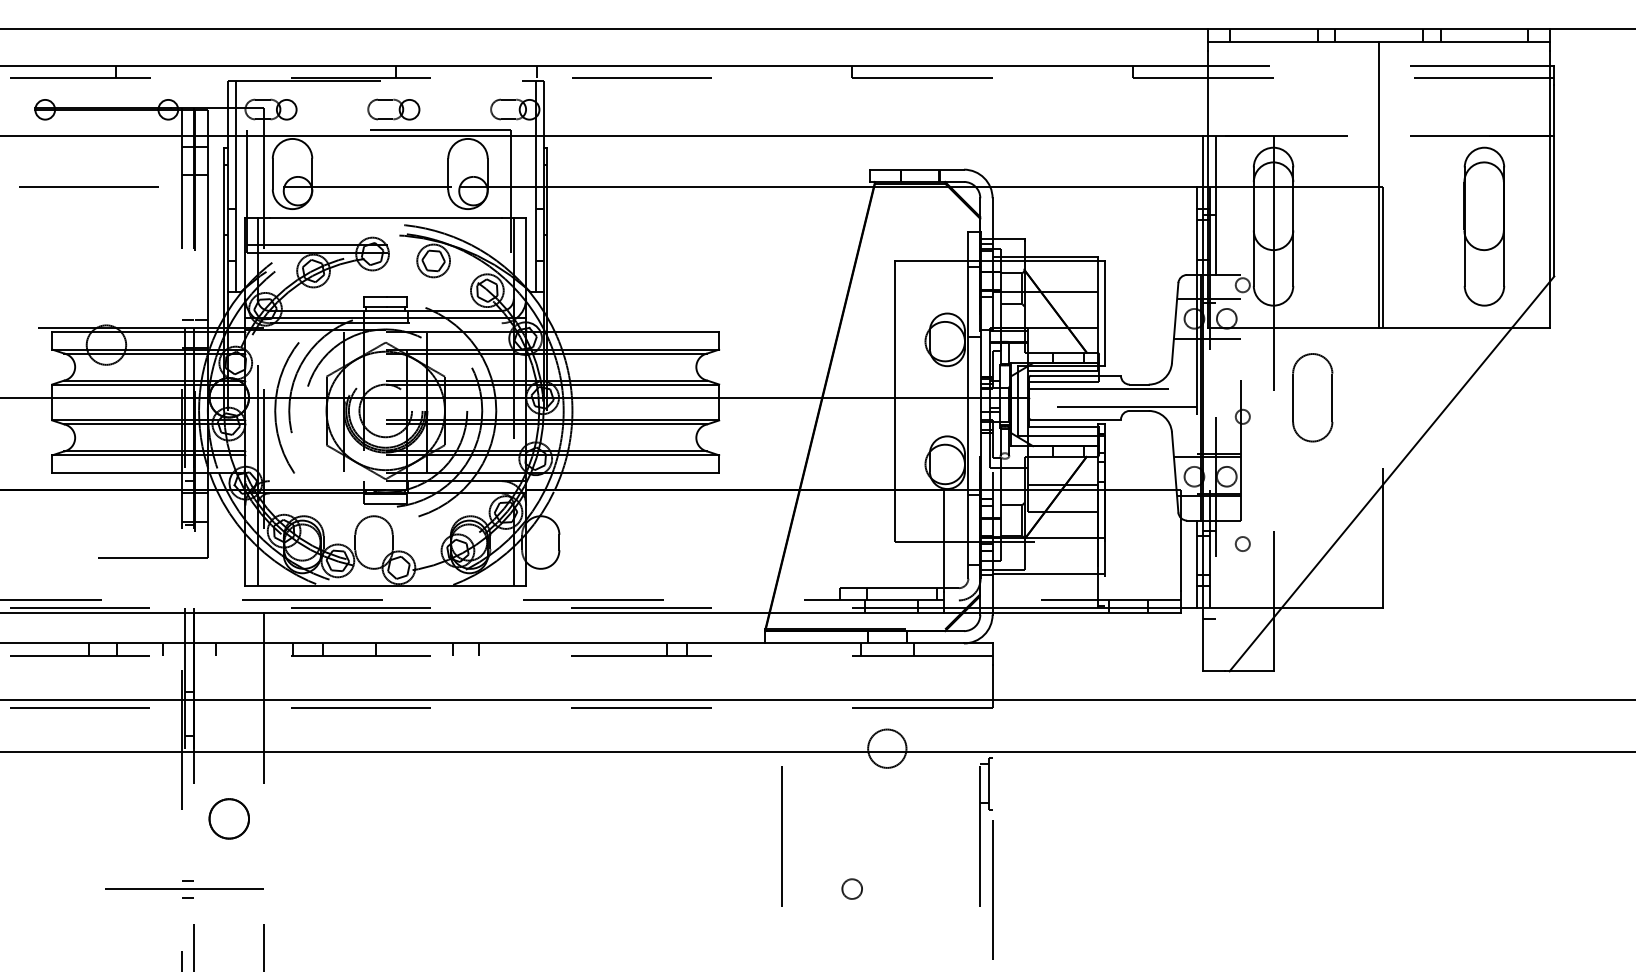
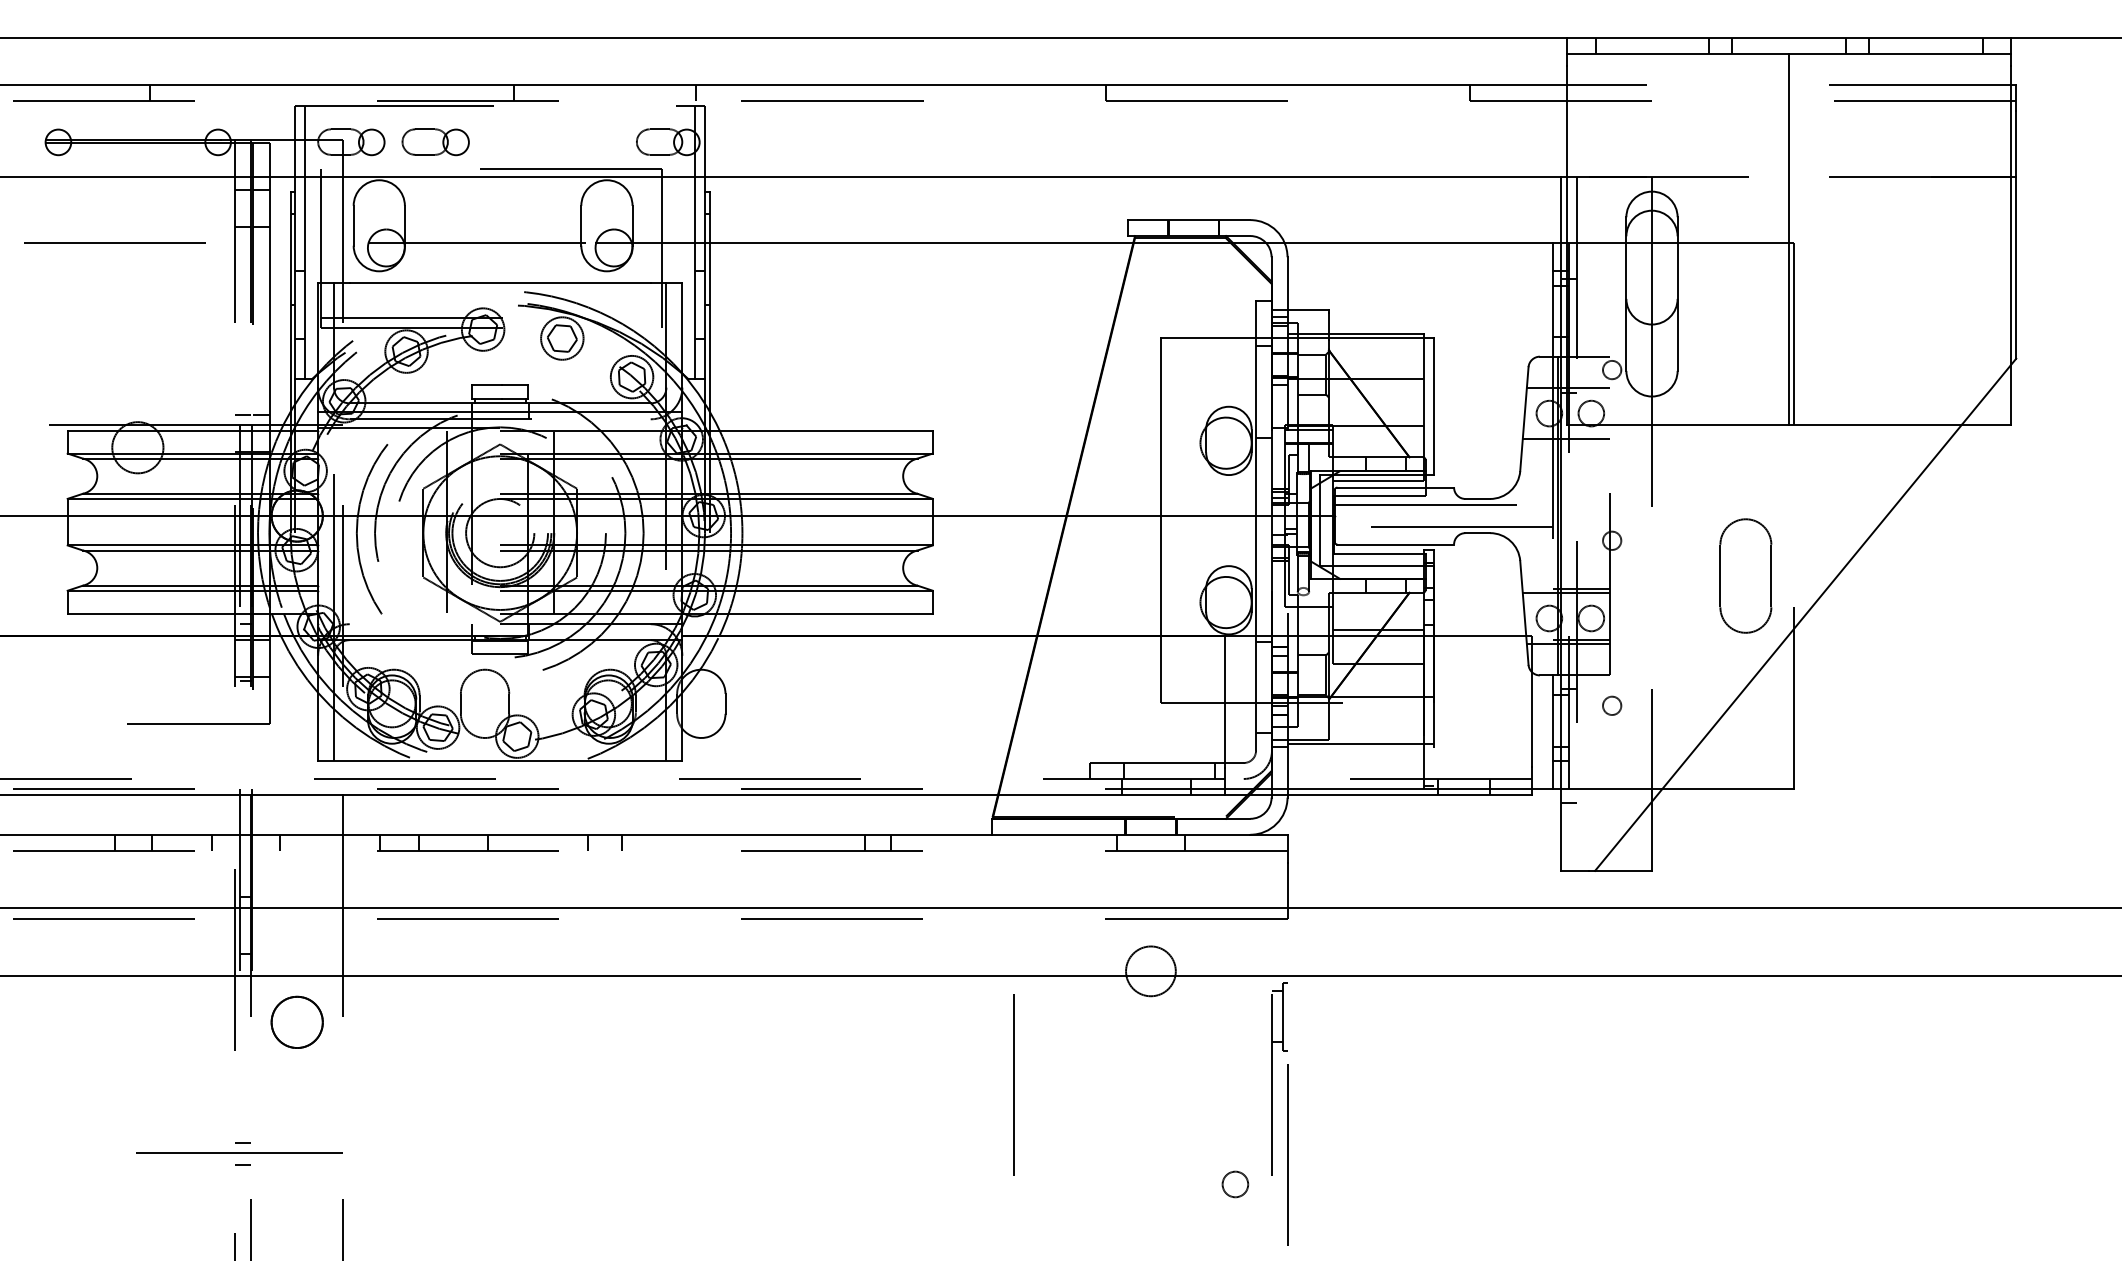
part: (393, 109) -> (435, 142), moved
part: (1484, 226) -> (1925, 293), removed
part: (1312, 397) -> (1745, 575), moved
circle: (228, 818) -> (296, 1021), moved
circle: (852, 889) -> (1235, 1184), moved

